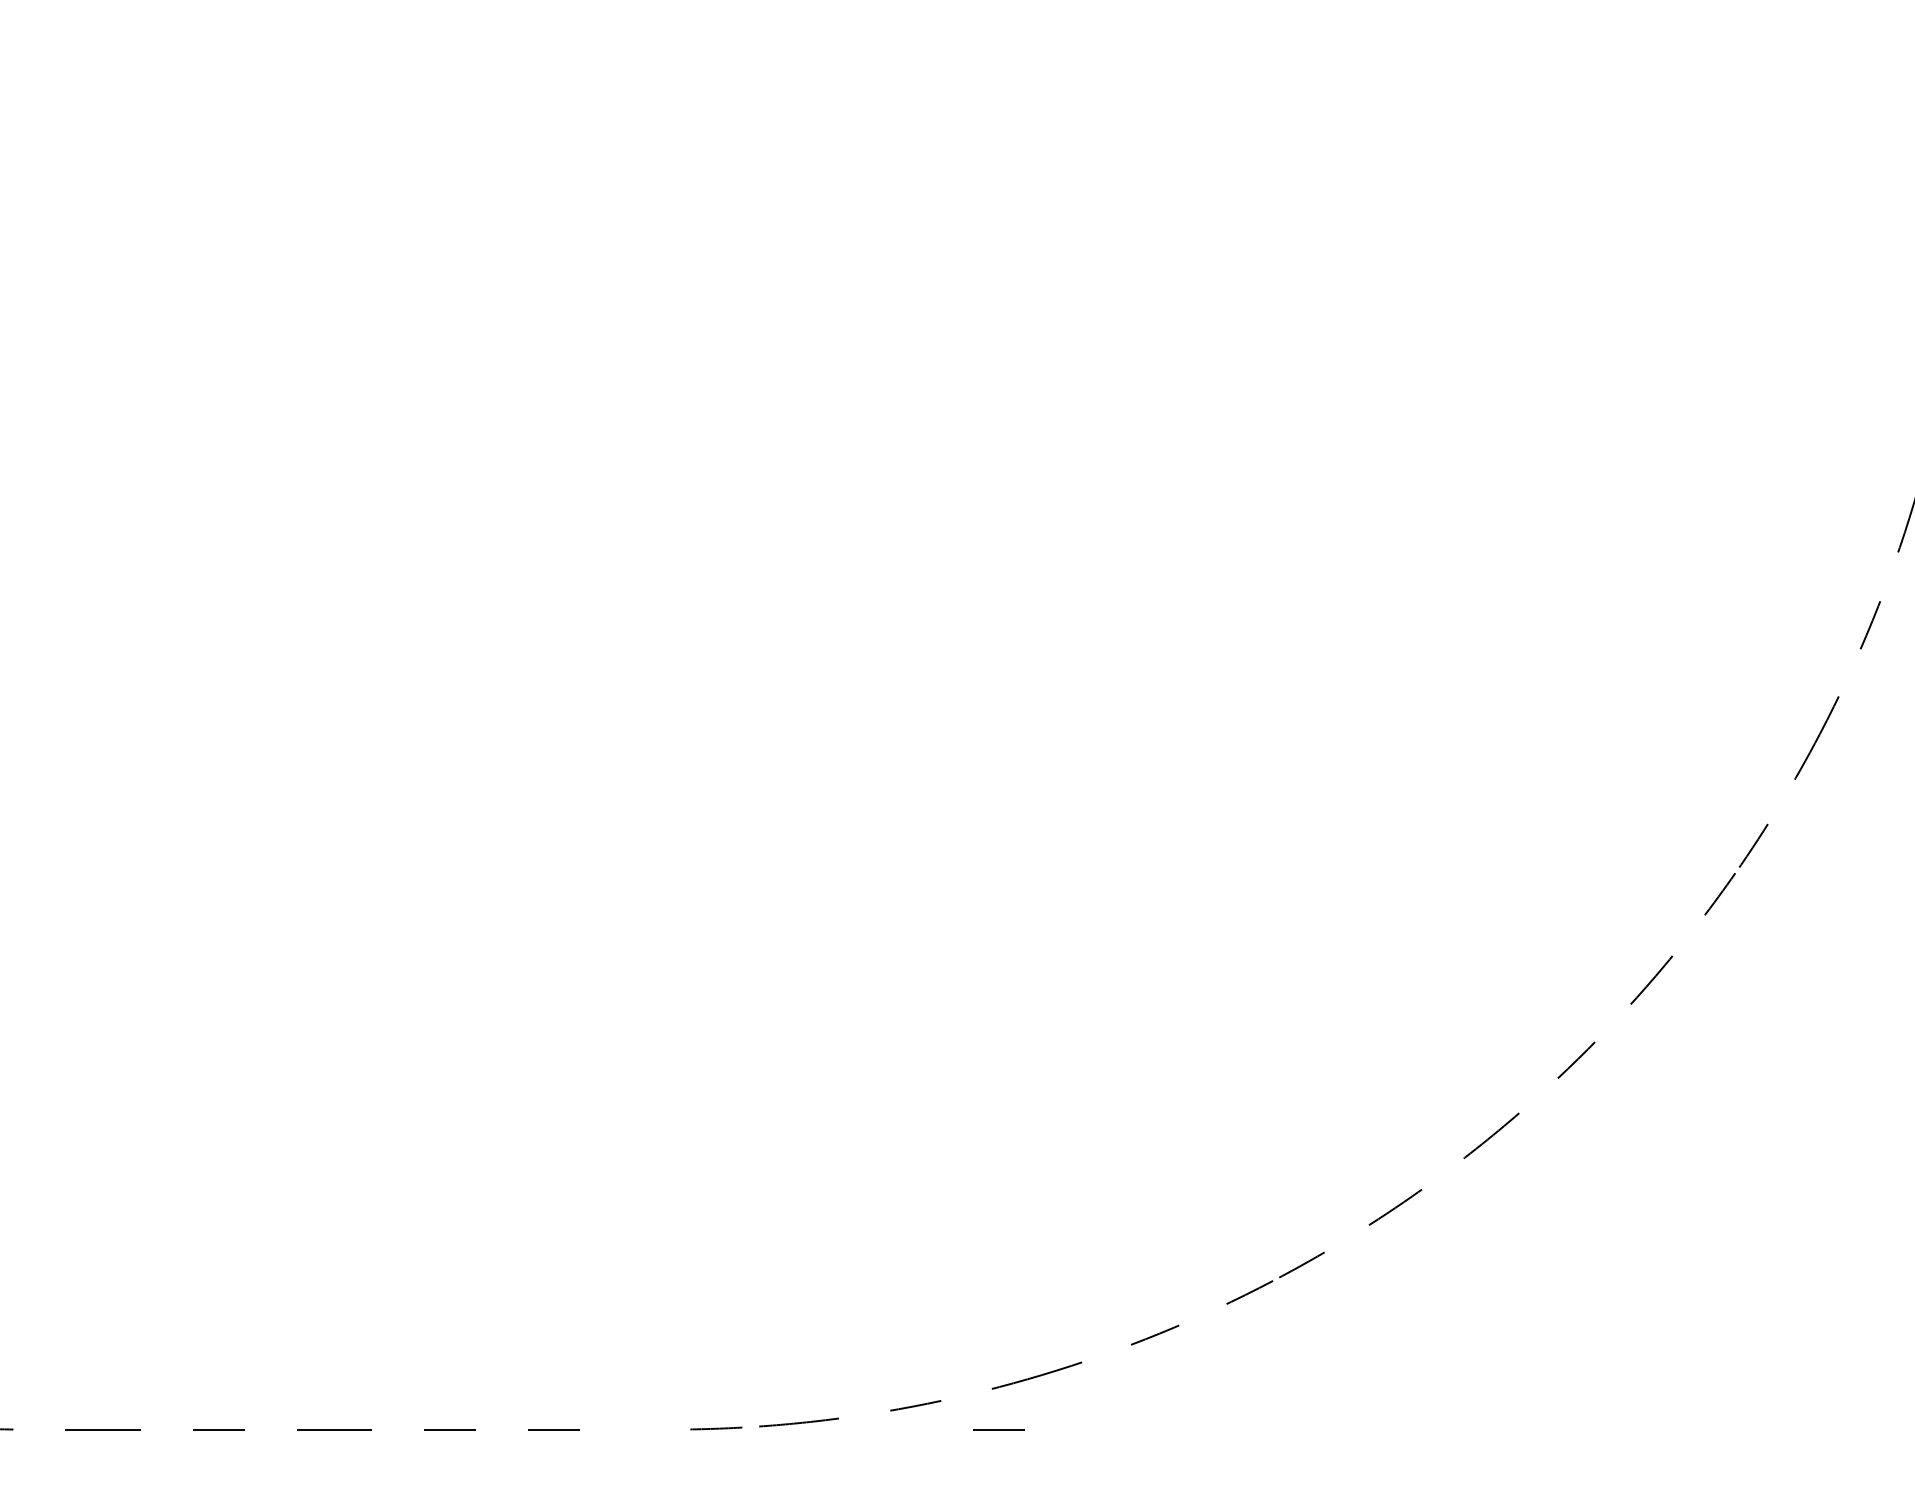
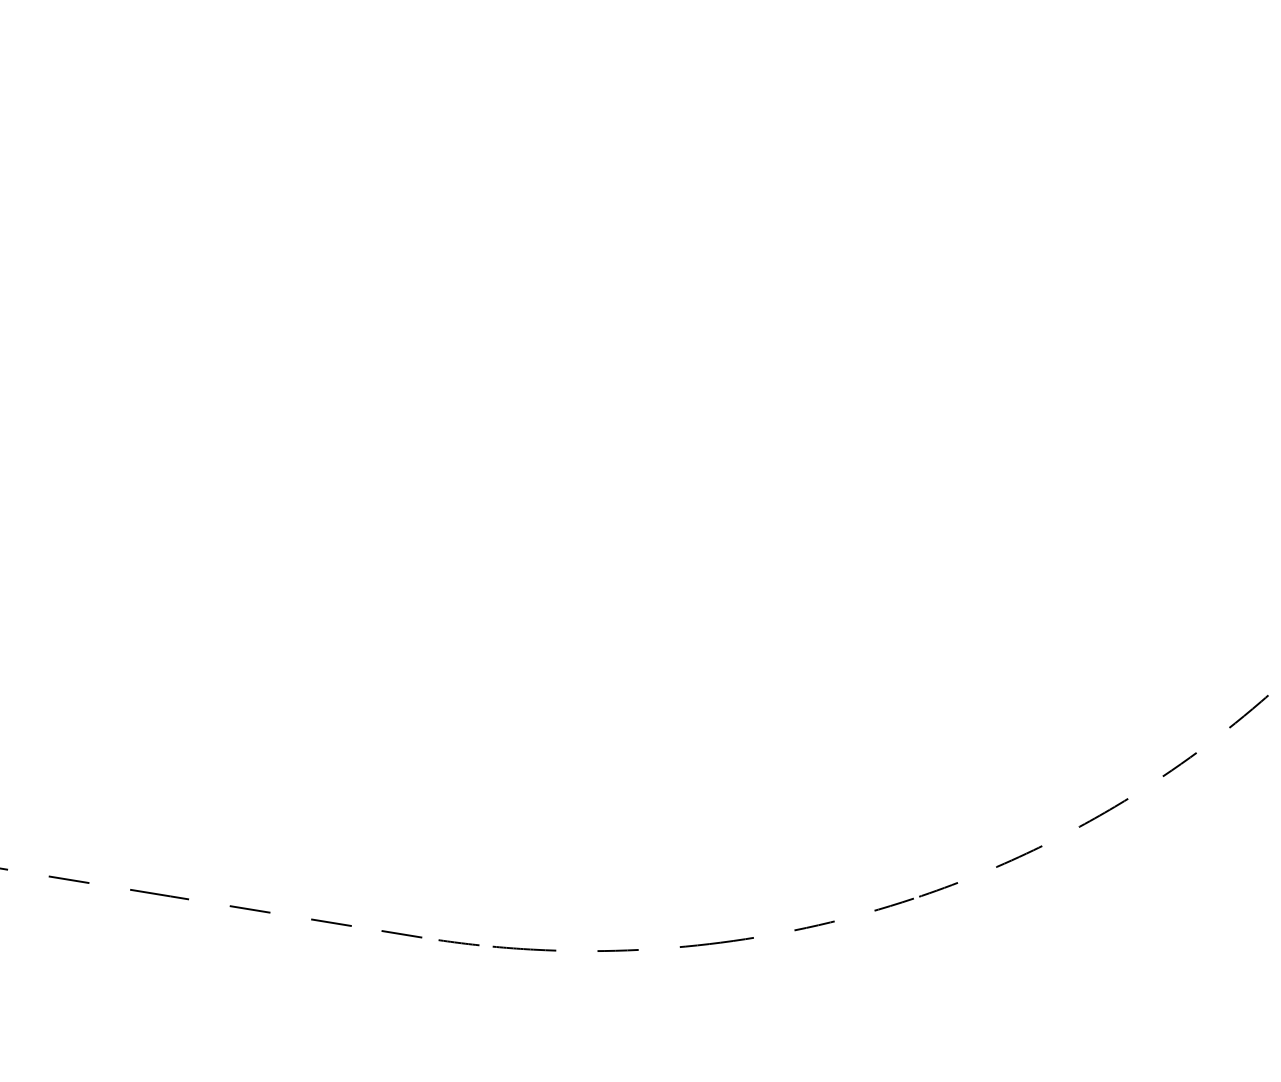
line: (998, 1429) -> (401, 934), moved

